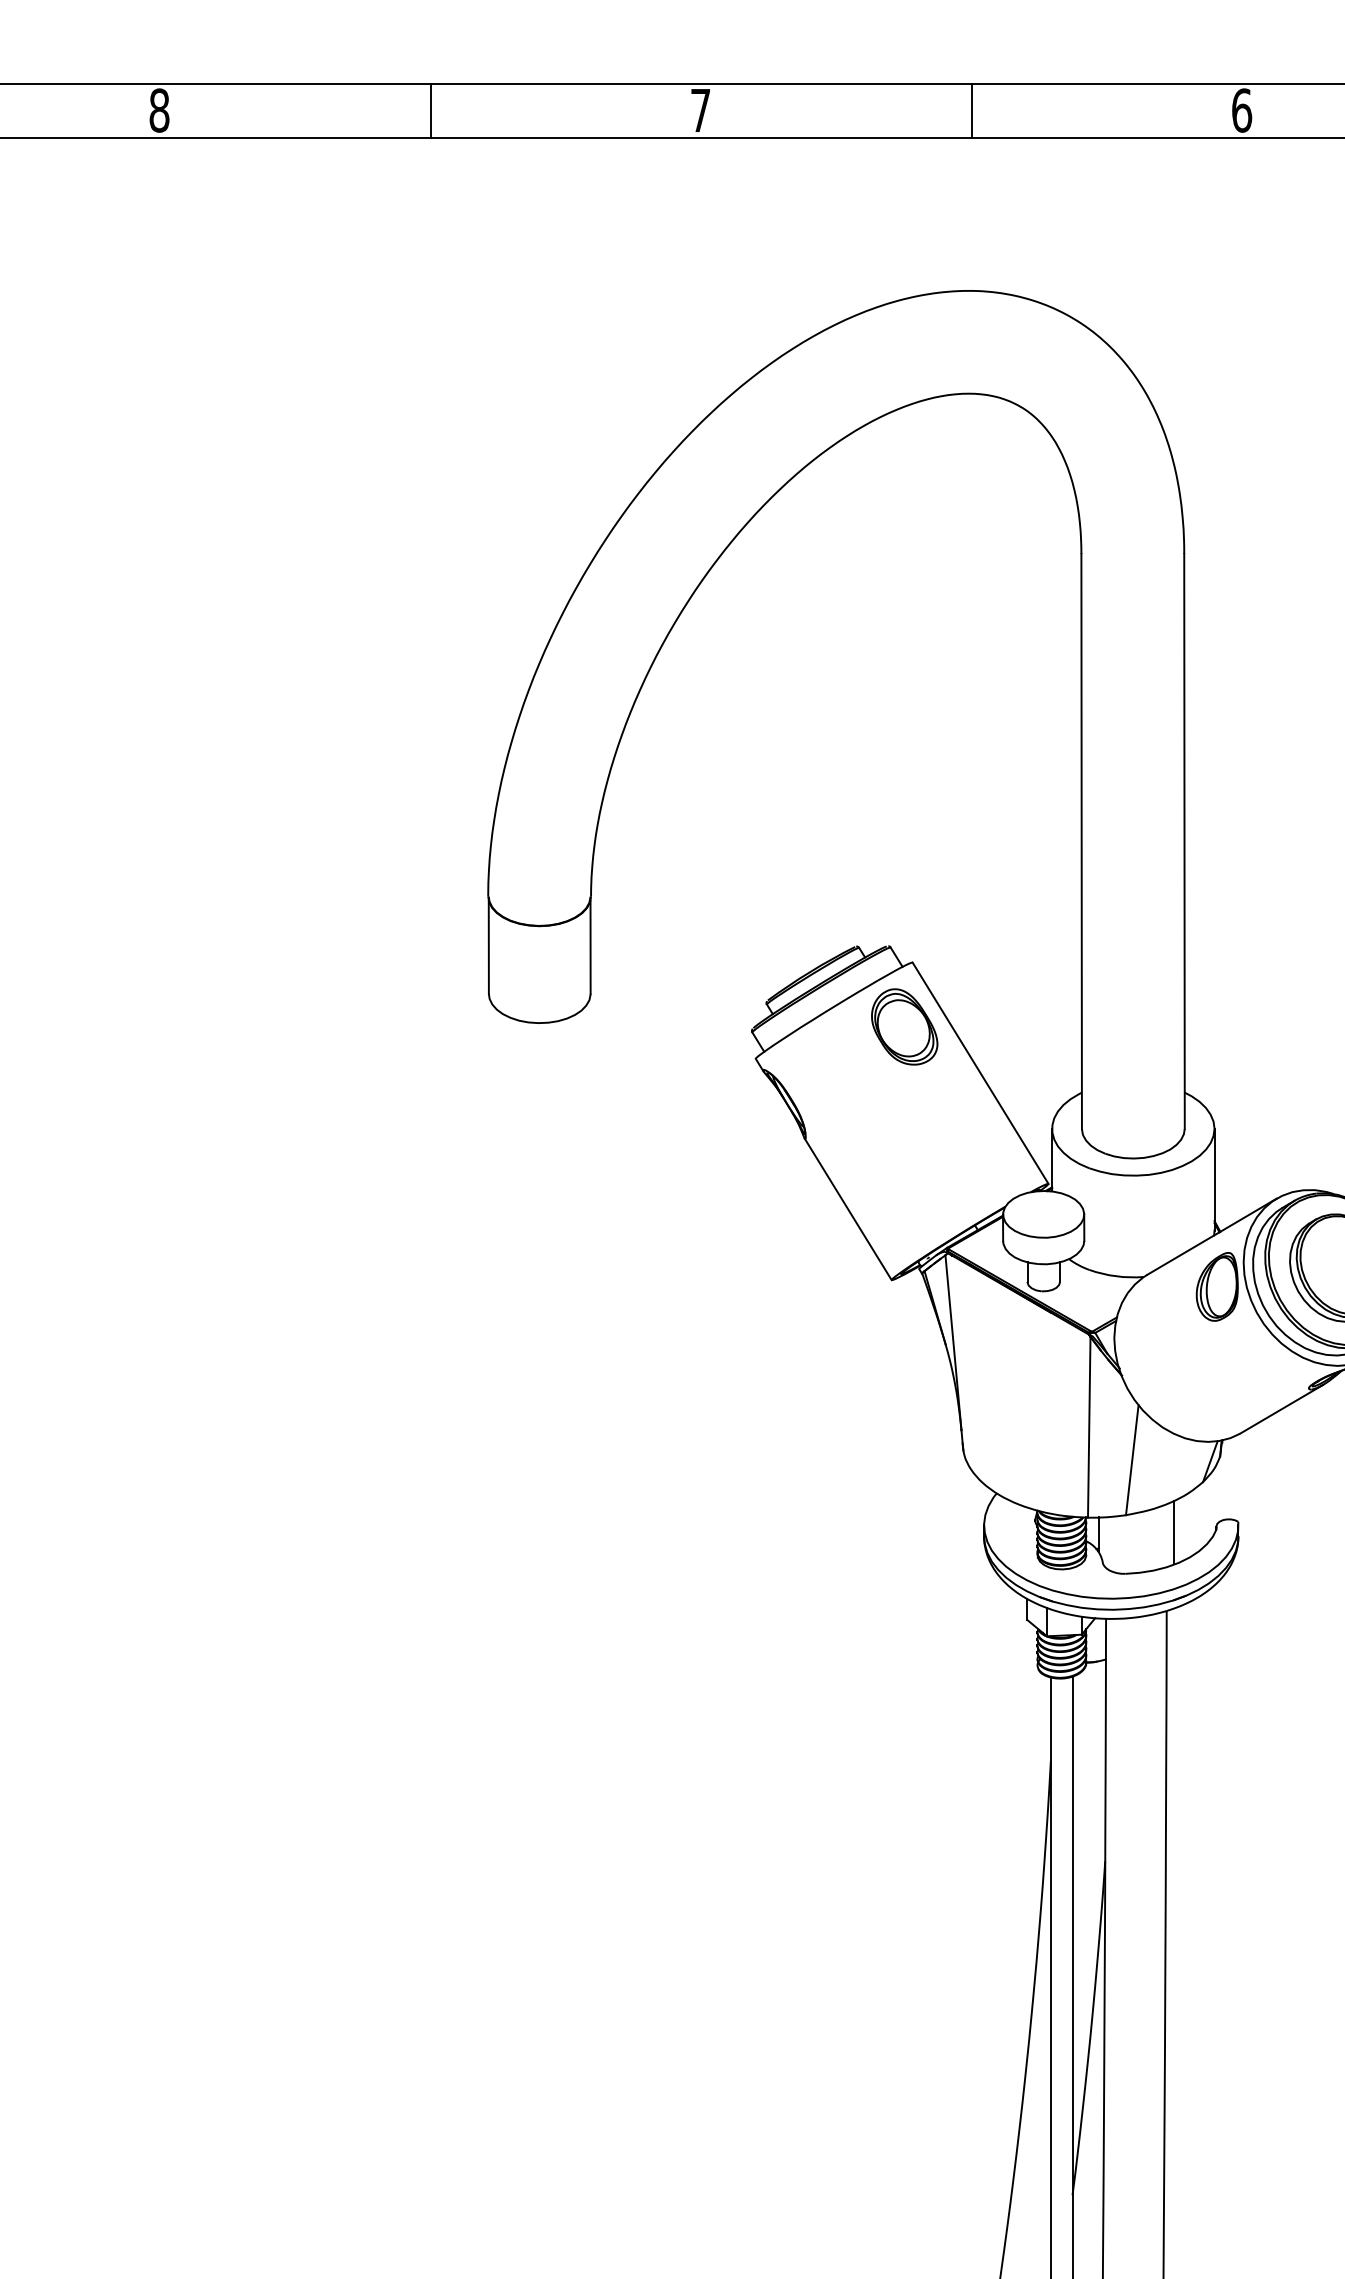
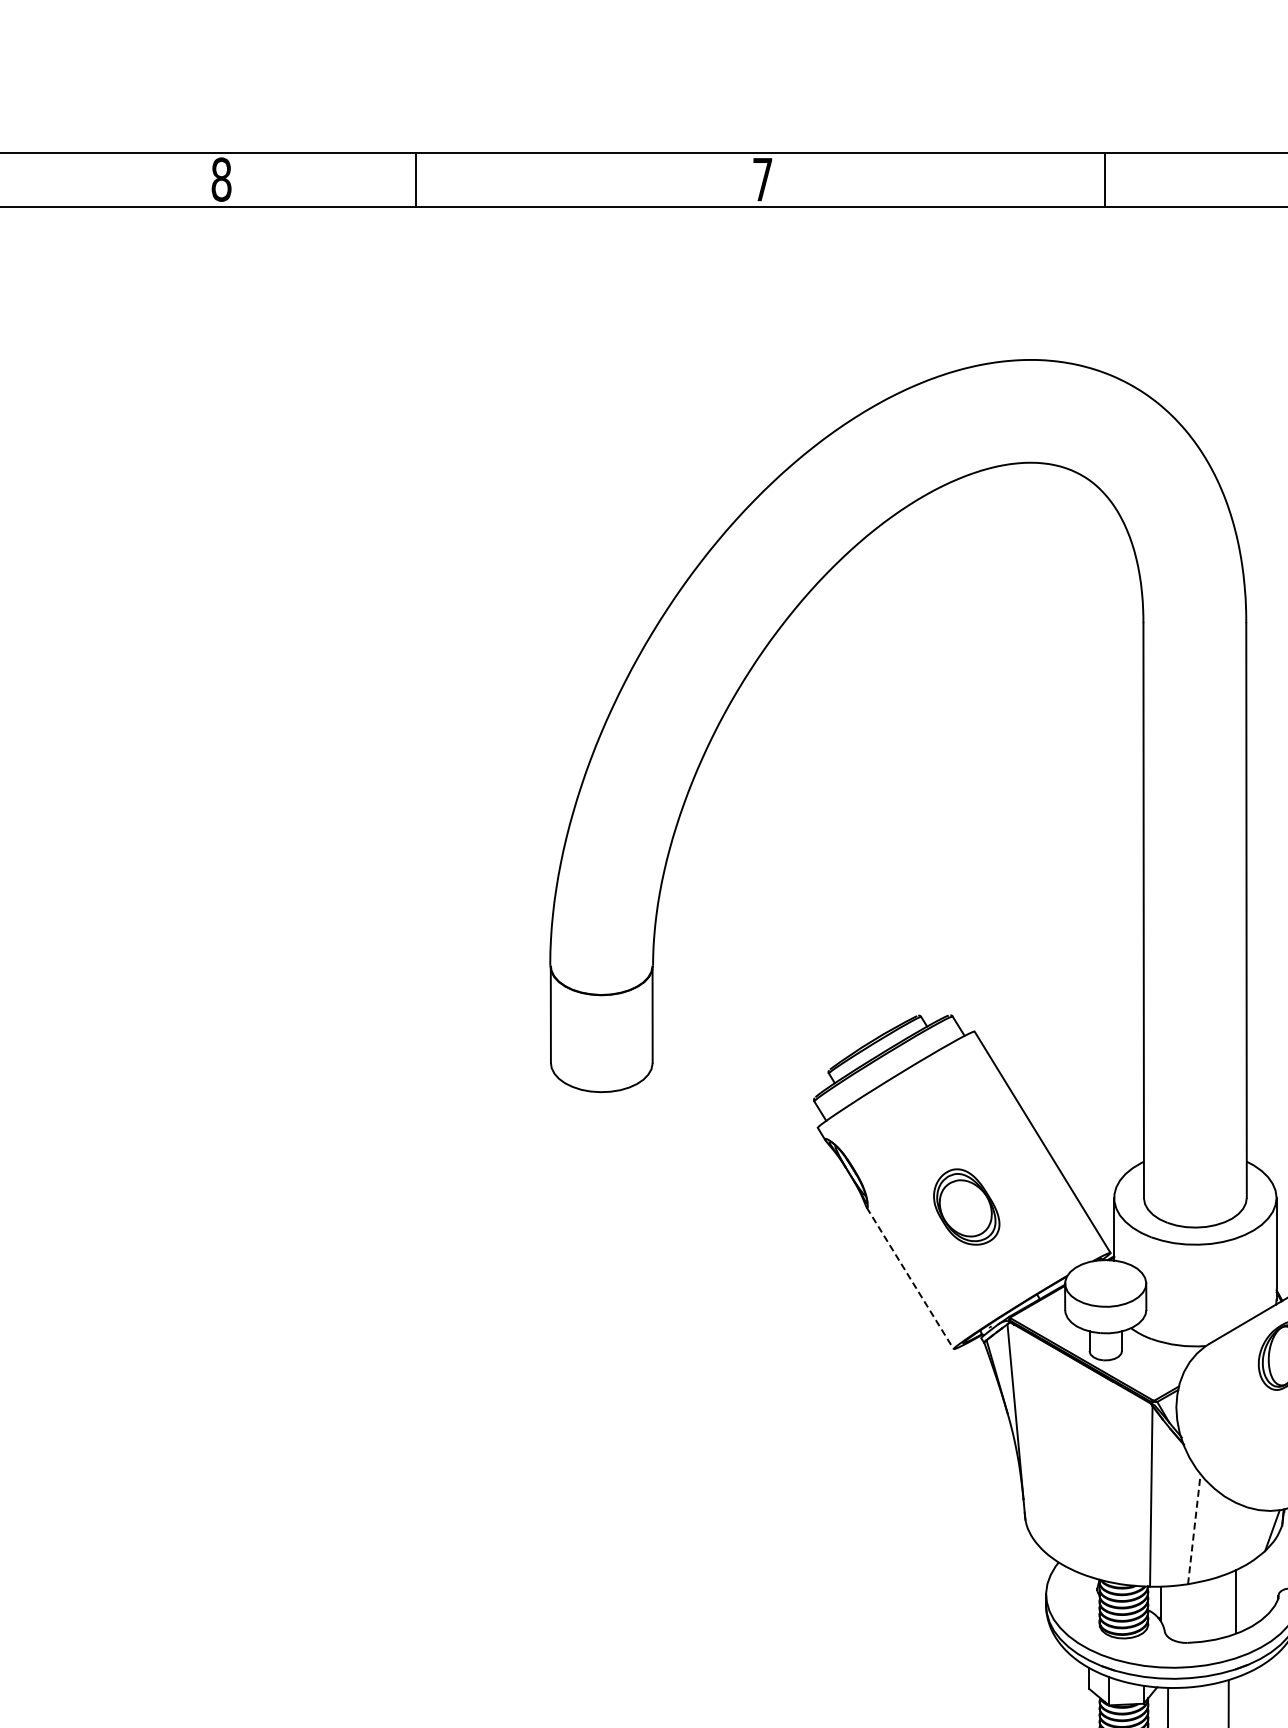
line: (430, 110) -> (415, 179), moved
line: (971, 110) -> (1104, 179), moved
part: (904, 1026) -> (966, 1206), moved
line: (848, 1209) -> (910, 1278), solid -> dashed
line: (1132, 1459) -> (1194, 1528), solid -> dashed

